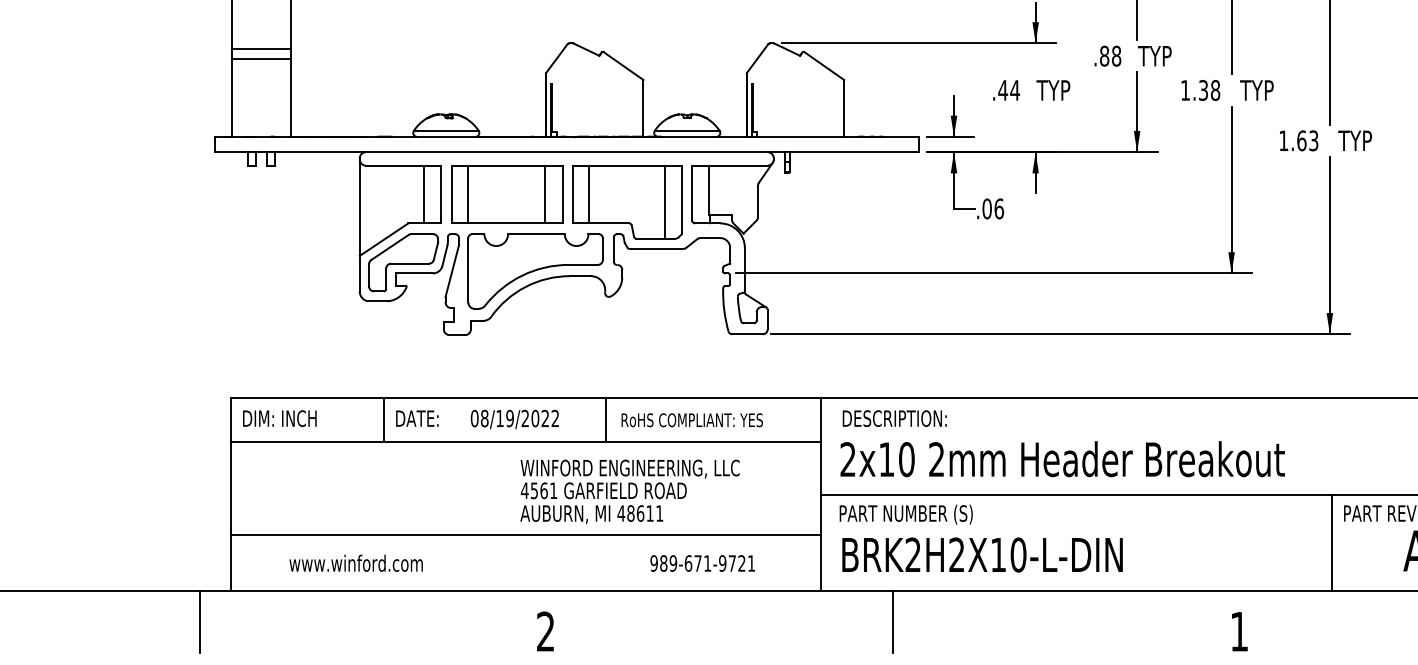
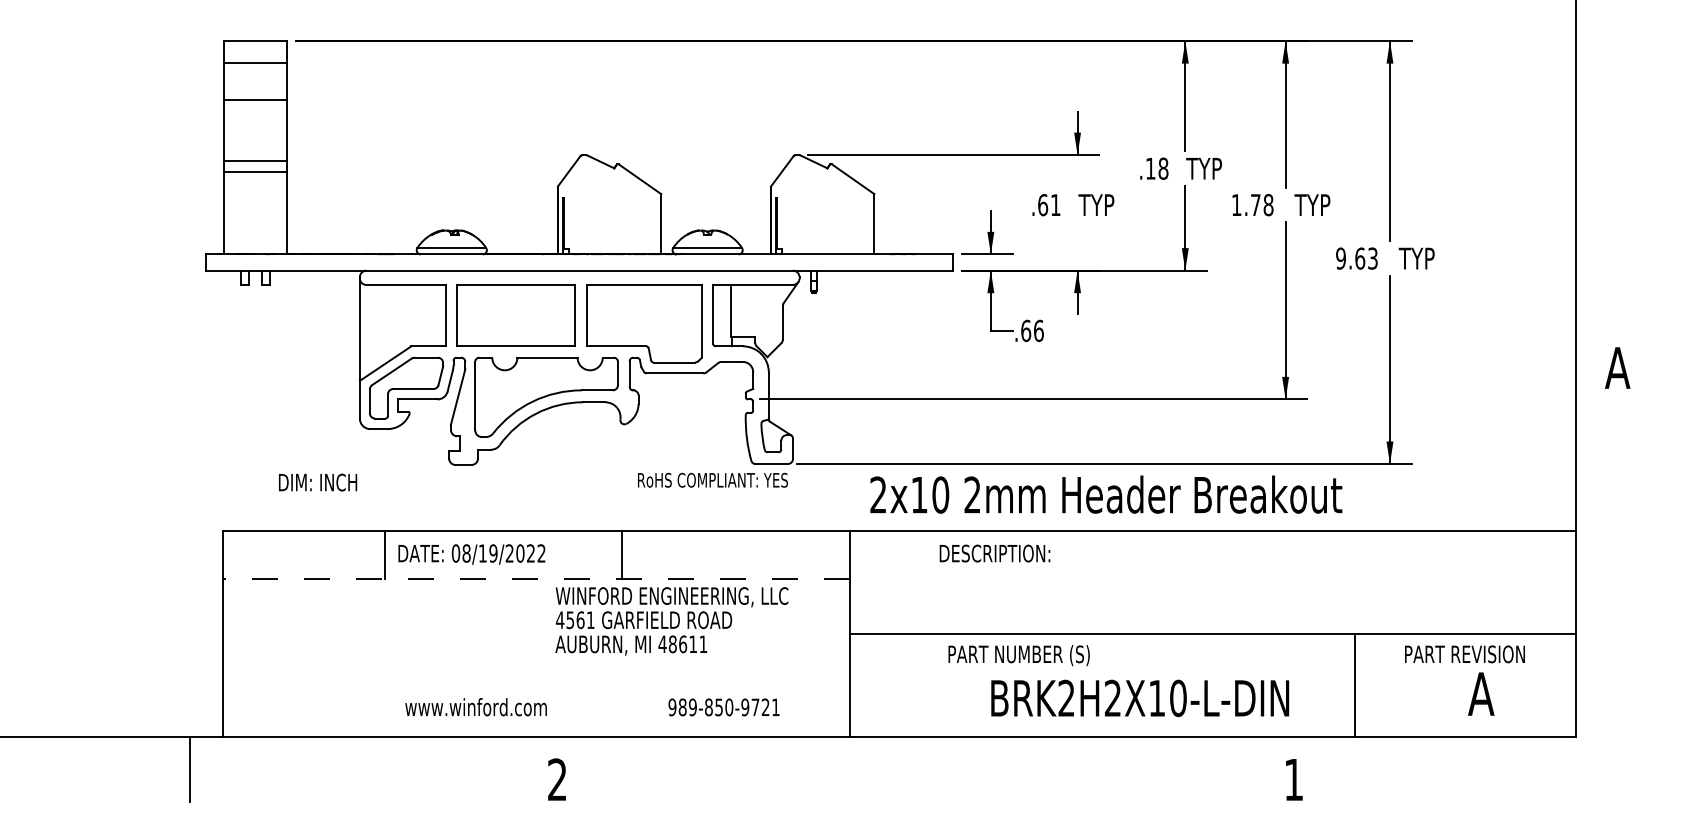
text: (1104, 55) -> (1150, 168), .88 -> .18
text: (1009, 90) -> (1049, 205), .44 -> .61
text: (1203, 90) -> (1255, 205), 1.38 -> 1.78
text: (1283, 140) -> (1340, 258), 1.63 -> 9.63
line: (424, 194) -> (428, 315), removed
line: (468, 194) -> (475, 315), removed
line: (544, 194) -> (556, 315), removed
line: (589, 194) -> (603, 315), removed
line: (665, 201) -> (684, 323), removed
text: (987, 208) -> (1026, 330), .06 -> .66
text: (280, 418) -> (318, 482), moved
text: (894, 418) -> (994, 553), moved
text: (514, 419) -> (498, 554), moved
text: (691, 419) -> (712, 479), moved
line: (526, 442) -> (536, 578), solid -> dashed
text: (1062, 459) -> (1106, 494), moved
text: (629, 492) -> (671, 621), moved
text: (905, 514) -> (1018, 655), moved
line: (526, 534) -> (536, 676), removed
line: (1331, 542) -> (1354, 685), moved
text: (982, 555) -> (1140, 698), moved
text: (355, 563) -> (475, 707), moved
text: (698, 563) -> (719, 707), 989-671-9721 -> 989-850-9721
line: (893, 621) -> (926, 768), removed

